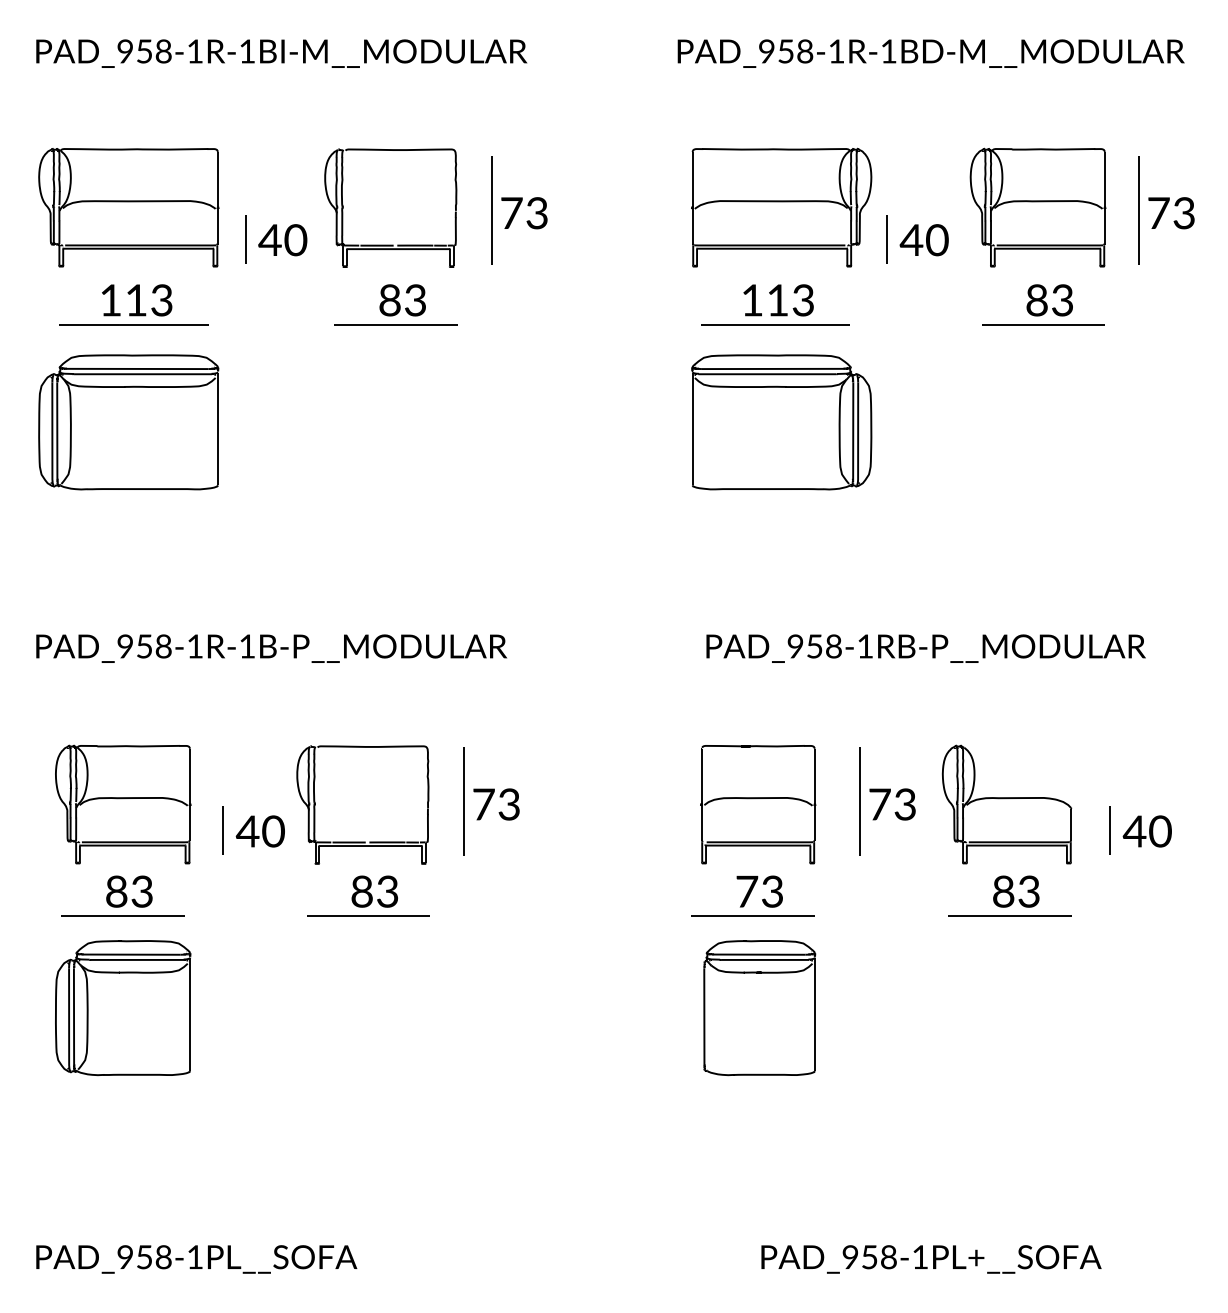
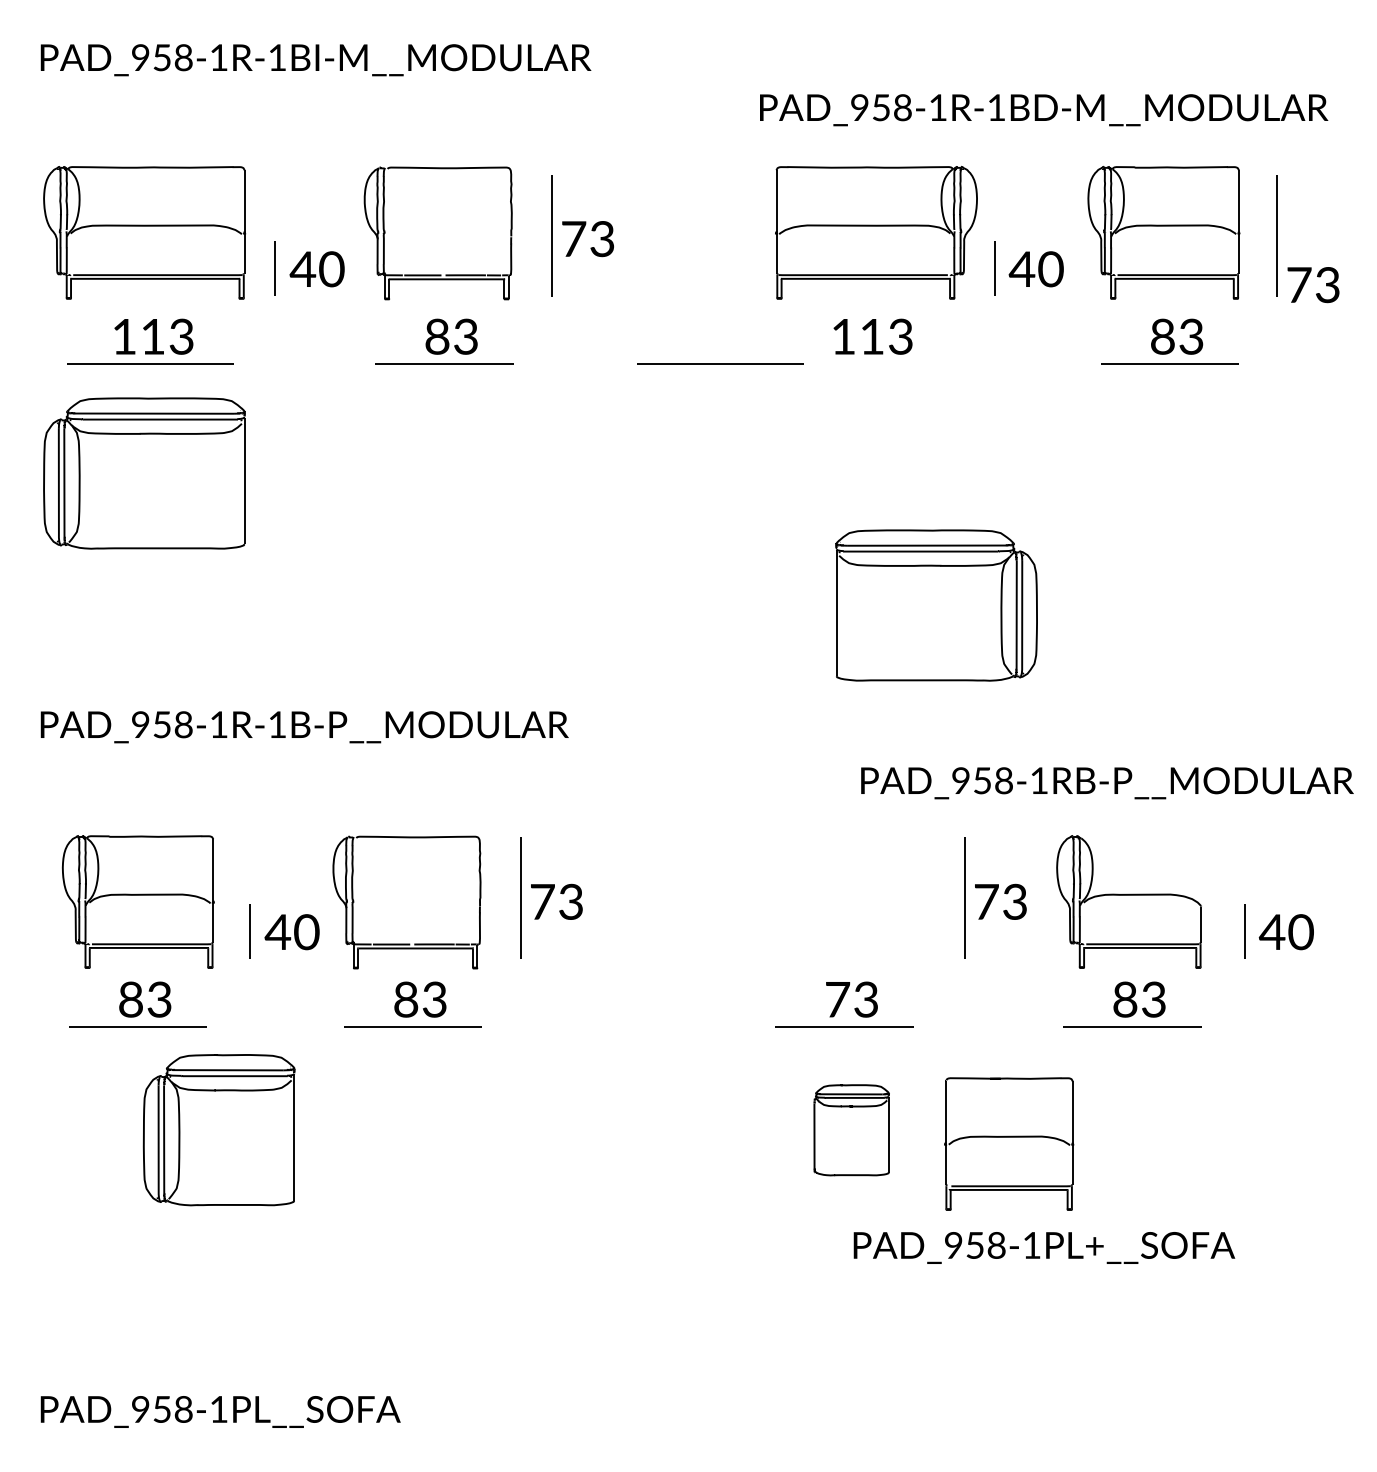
text: (931, 53) -> (1044, 110), moved
text: (1171, 213) -> (1313, 285), moved
line: (775, 324) -> (720, 363), moved
part: (781, 422) -> (936, 605), moved
text: (926, 648) -> (1107, 783), moved
part: (758, 804) -> (1009, 1143), moved
part: (122, 1008) -> (218, 1130), moved
part: (759, 1008) -> (851, 1130), size x0.6
text: (931, 1259) -> (1044, 1247), moved

